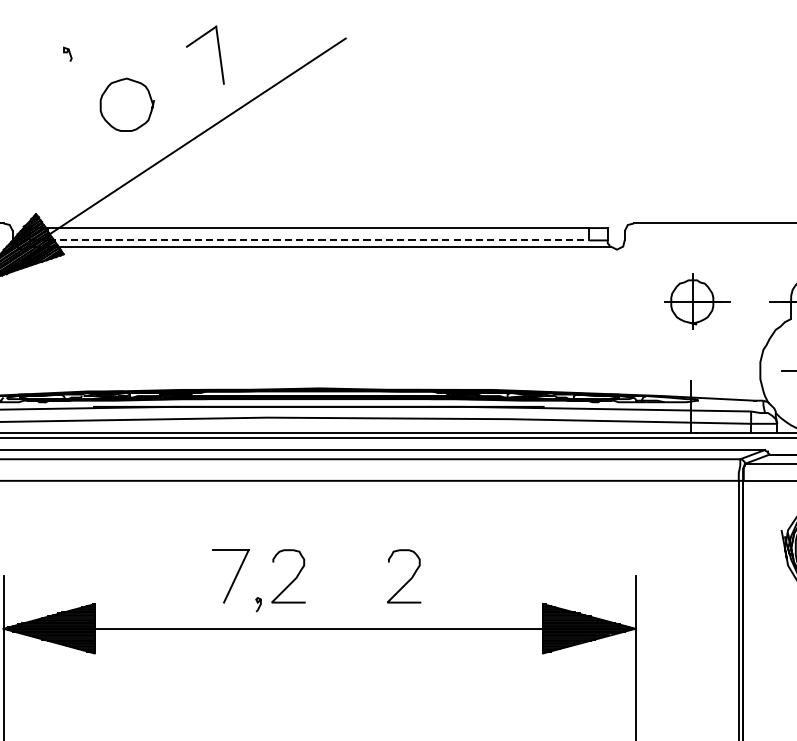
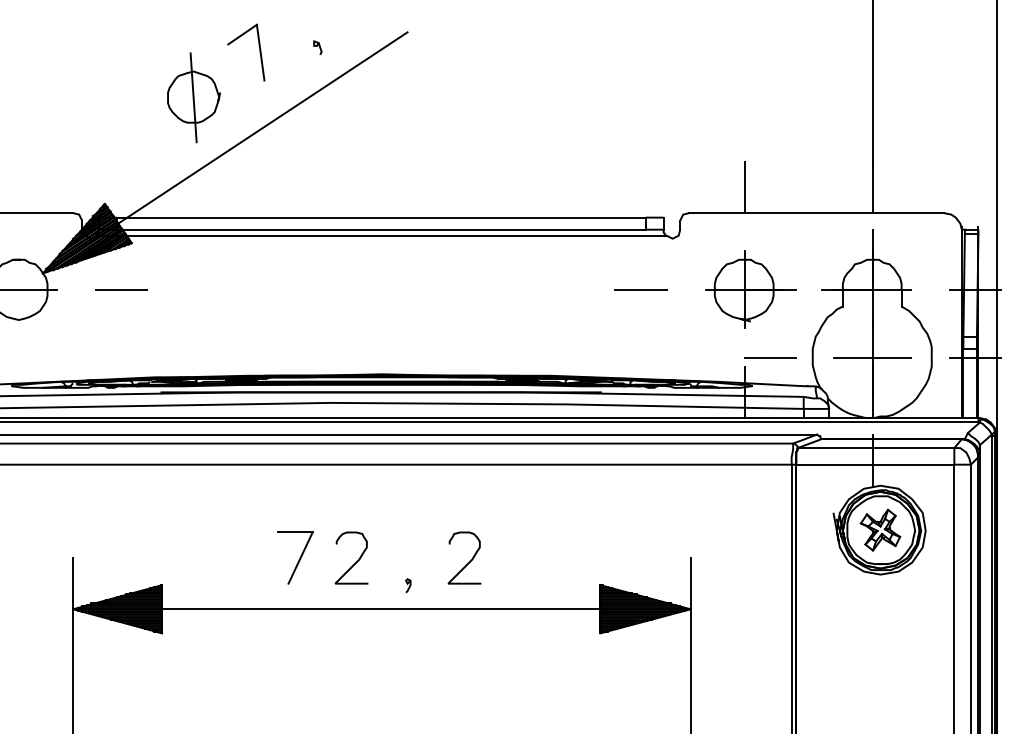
curve: (67, 53) -> (317, 46), moved
part: (218, 55) -> (259, 52), moved
line: (126, 105) -> (193, 97), added
line: (690, 197) -> (744, 187), added
line: (319, 240) -> (381, 229), dashed -> solid
line: (52, 301) -> (120, 289), added
line: (584, 301) -> (640, 289), added
part: (696, 301) -> (750, 289), size x1.43
line: (717, 371) -> (770, 357), added
curve: (258, 603) -> (408, 584), moved

